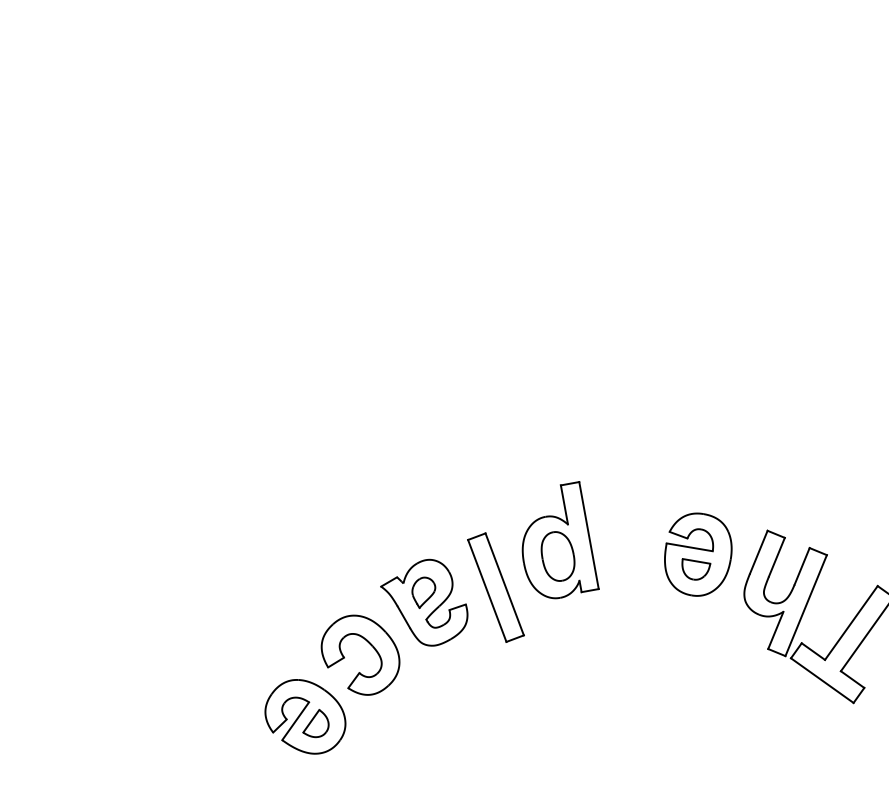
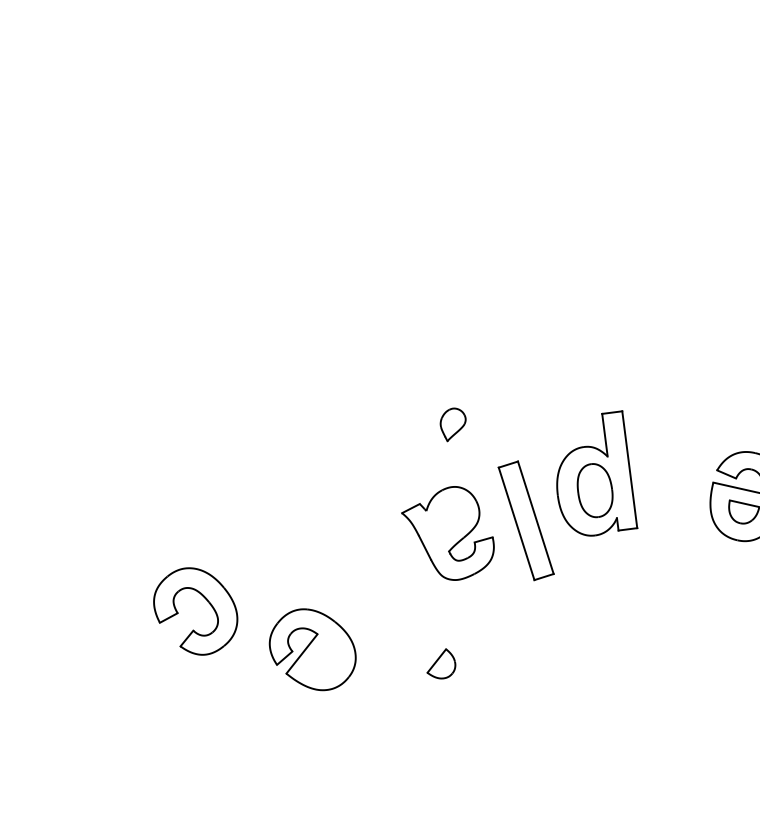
part: (423, 592) -> (452, 424), moved
part: (369, 644) -> (205, 600), moved
part: (315, 723) -> (441, 663), moved

